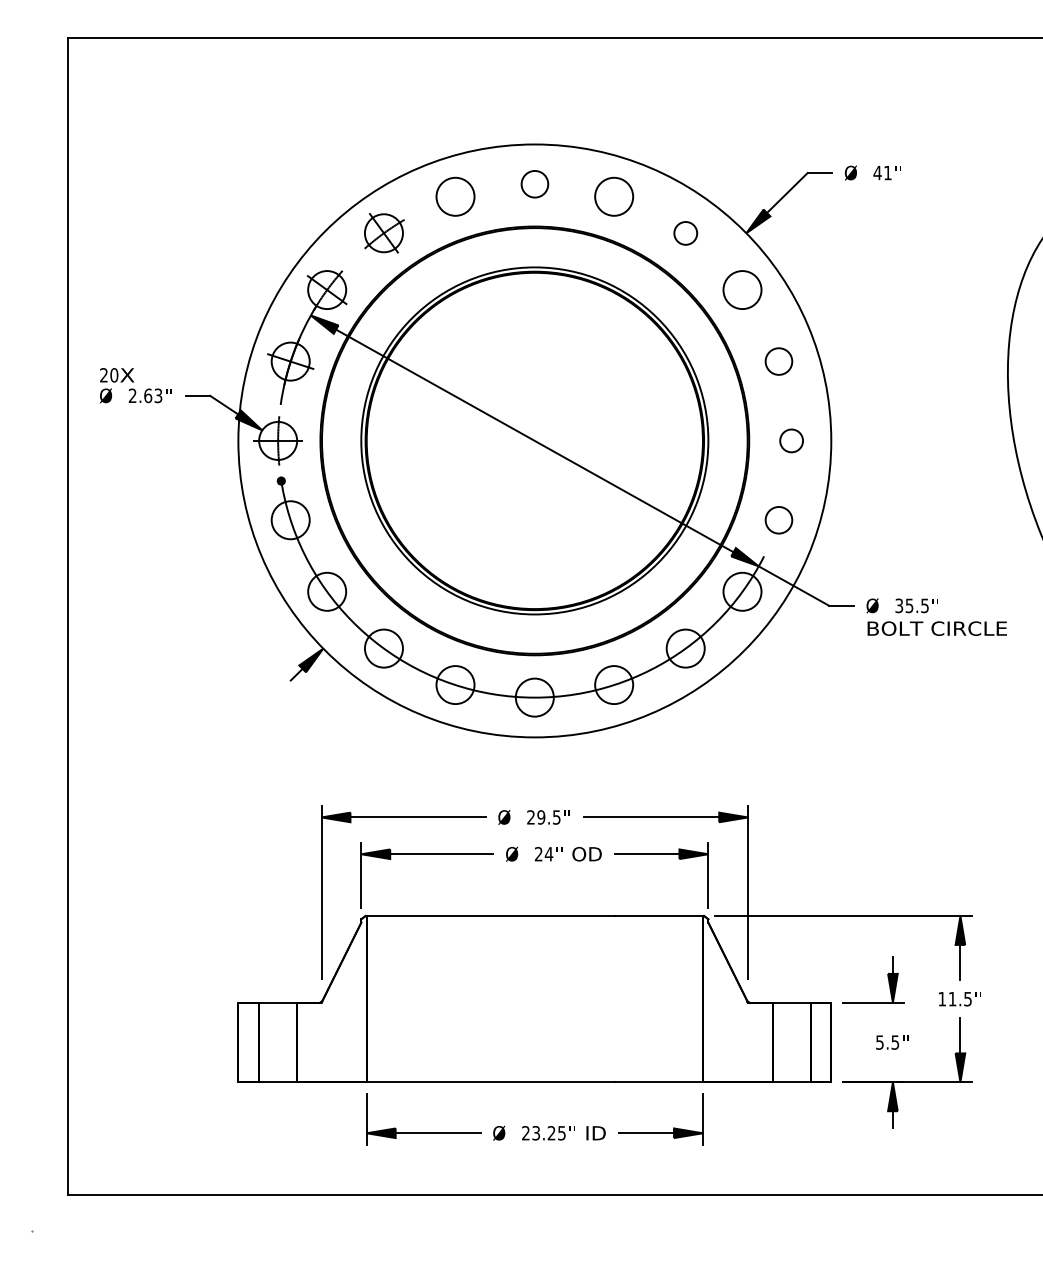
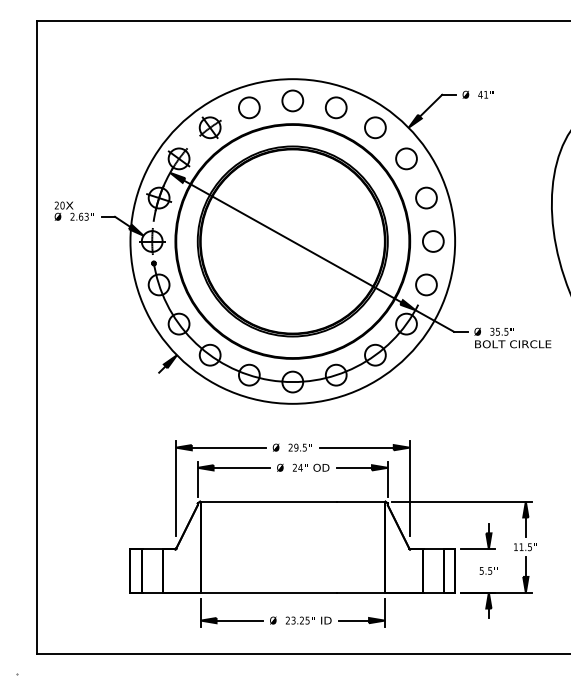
circle: (534, 183) -> (292, 100), size x1.43
circle: (685, 232) -> (375, 127), size x1.67
circle: (778, 360) -> (426, 197), size x1.43
circle: (791, 440) -> (433, 241), size x1.67
circle: (778, 519) -> (426, 284), size x1.43

